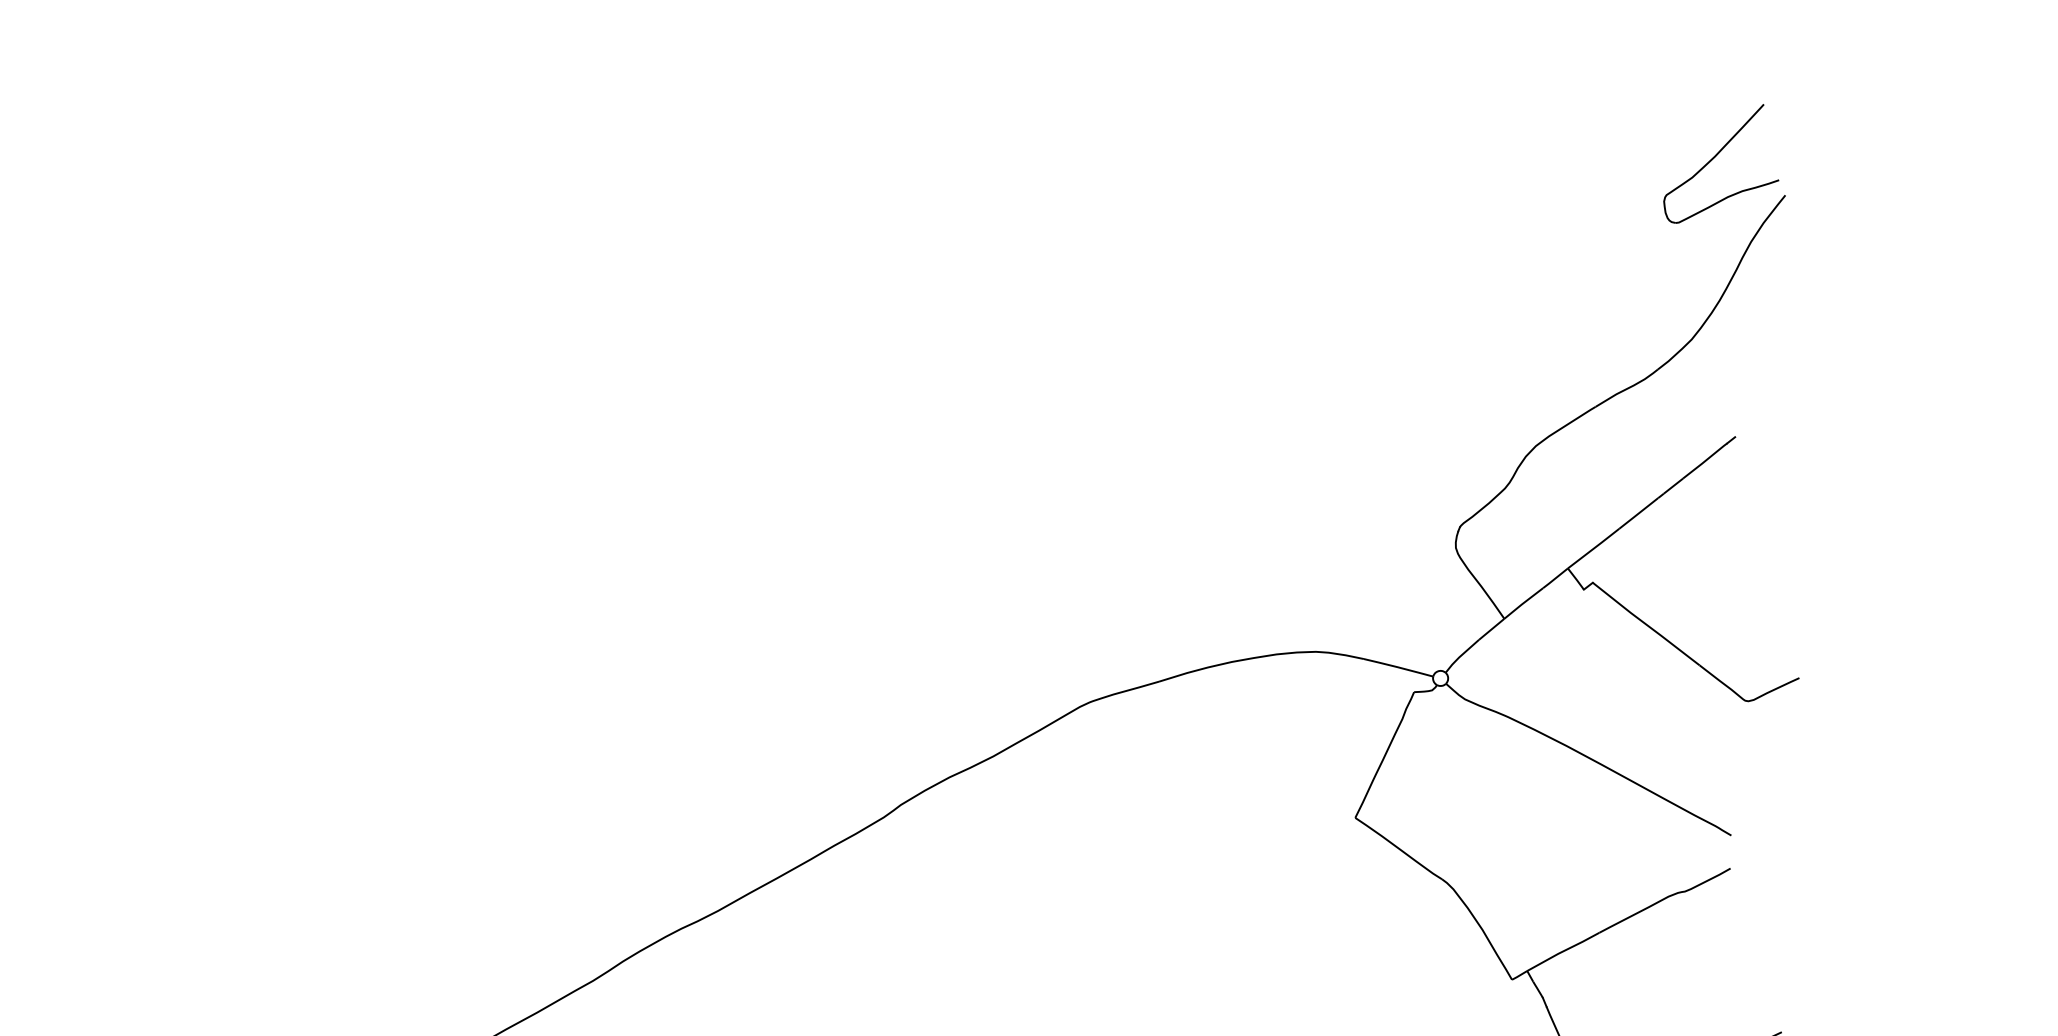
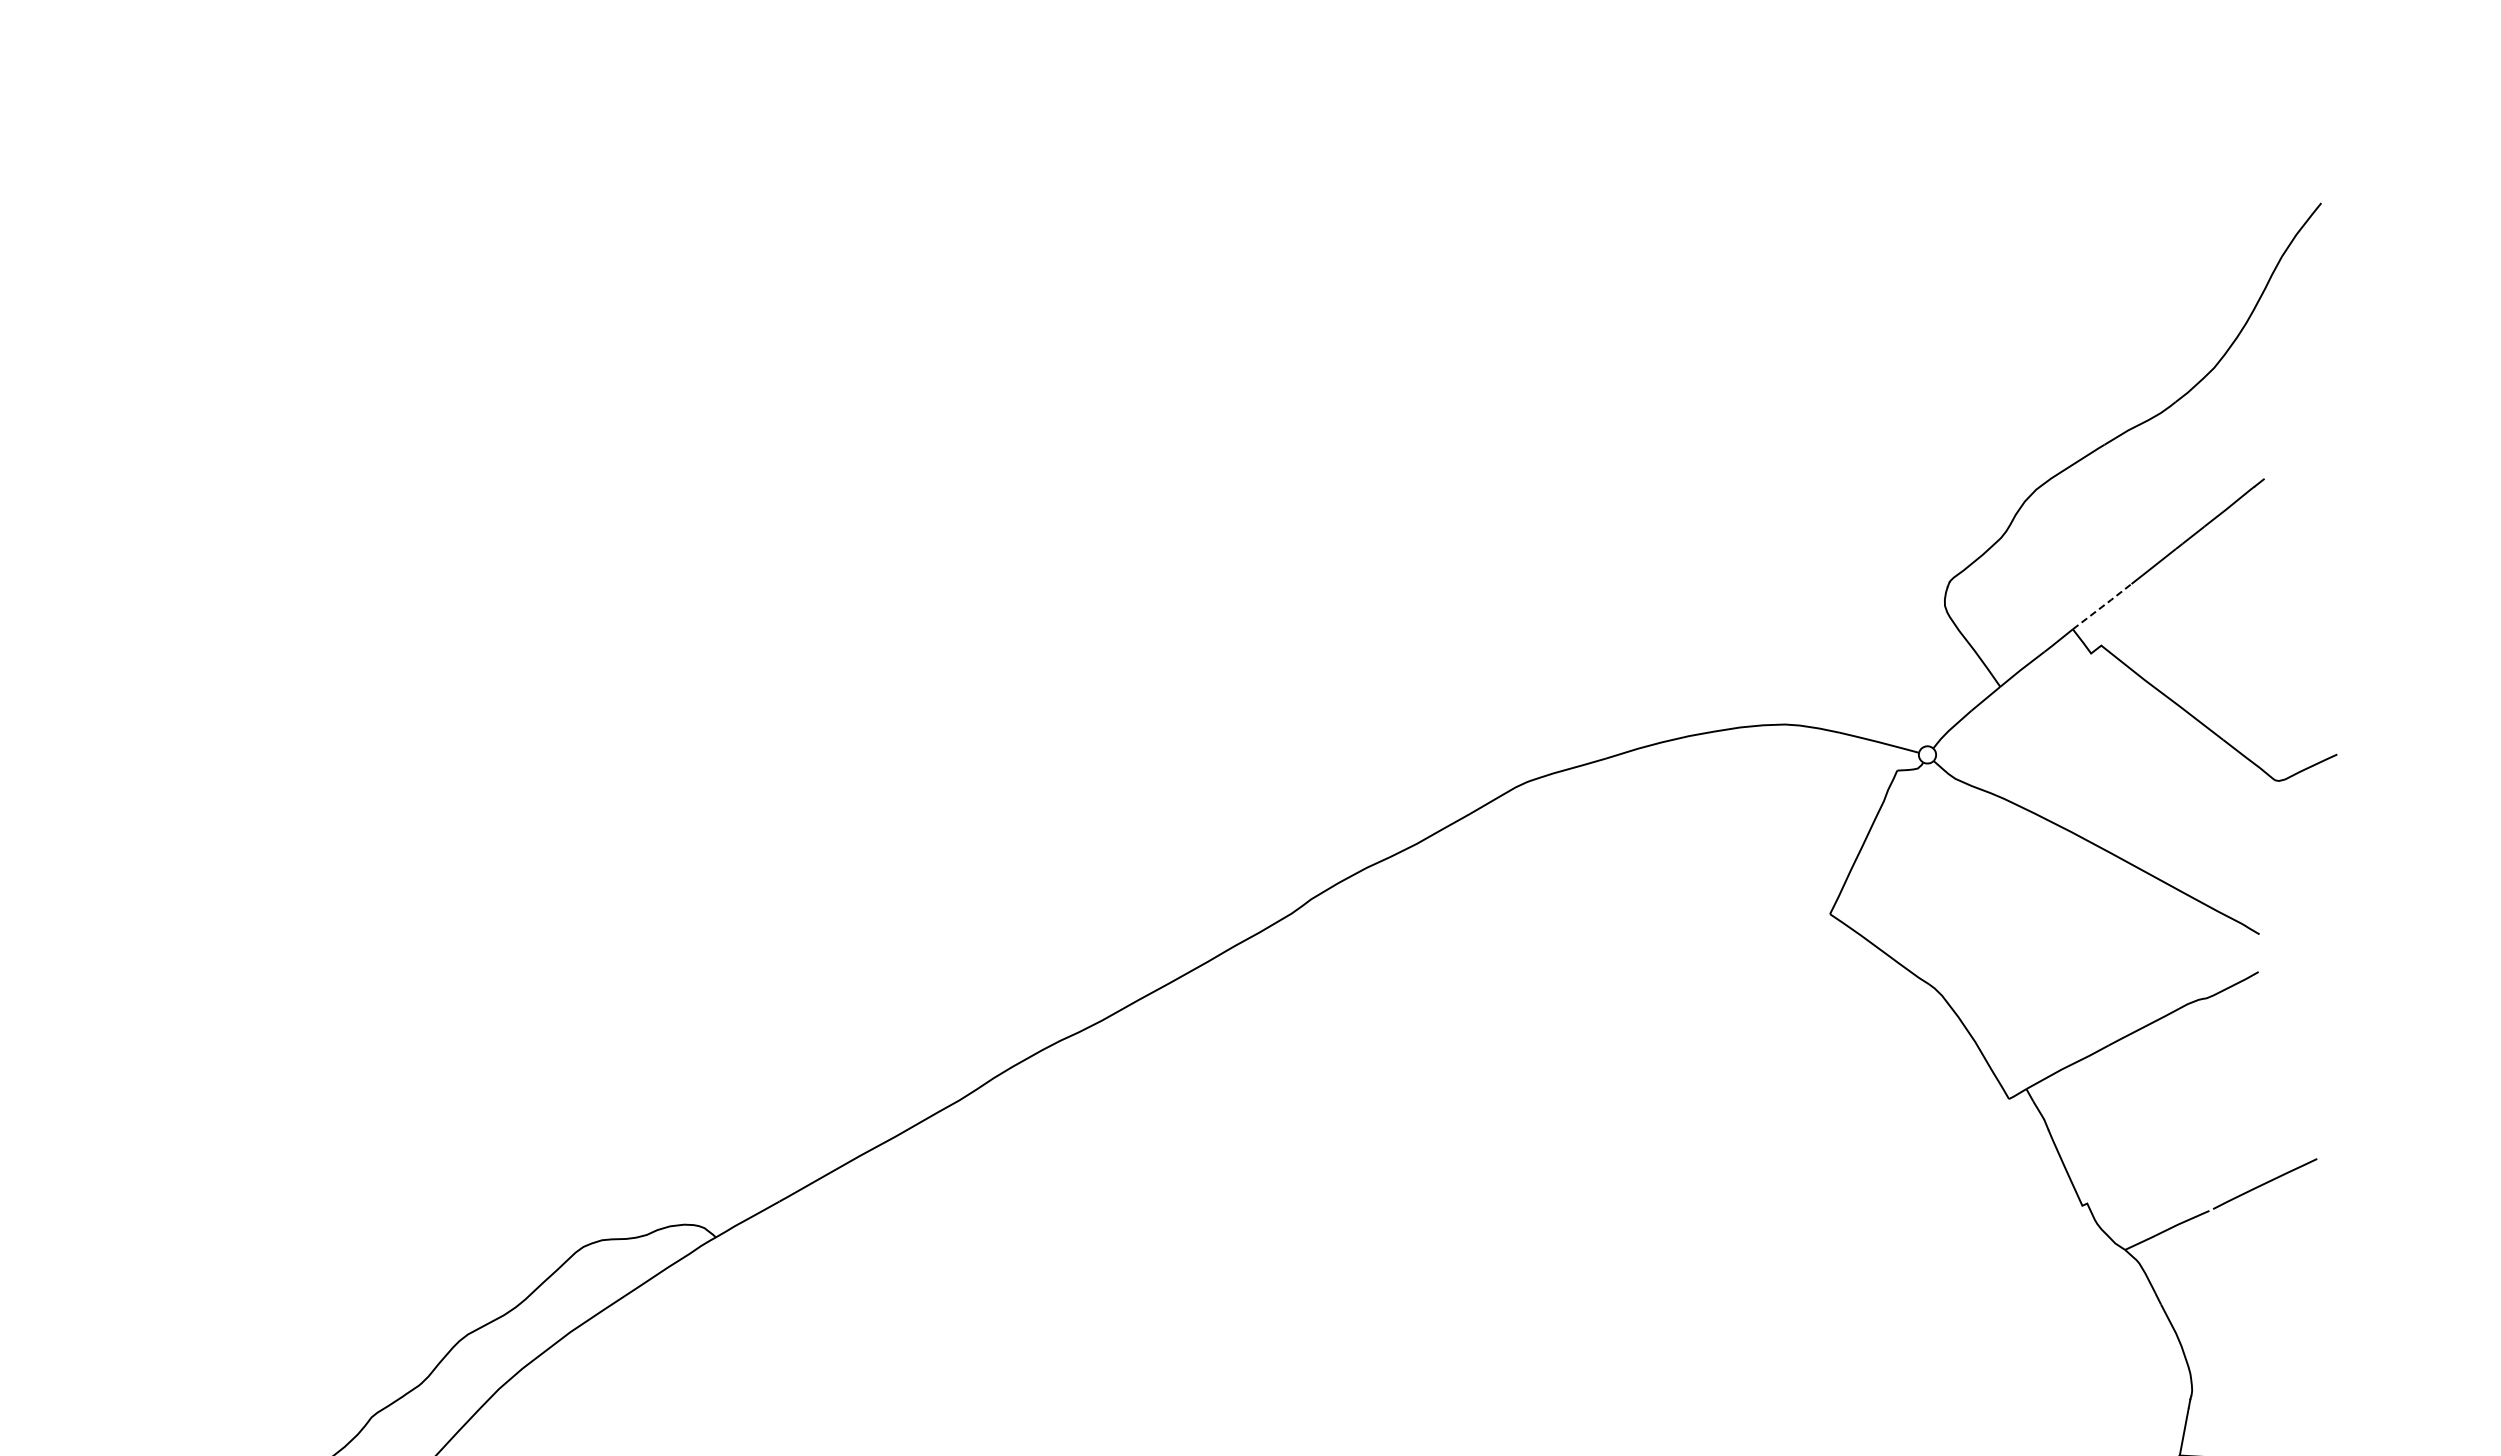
part: (1714, 157) -> (2240, 160), removed
line: (1593, 548) -> (2102, 606), solid -> dashed

